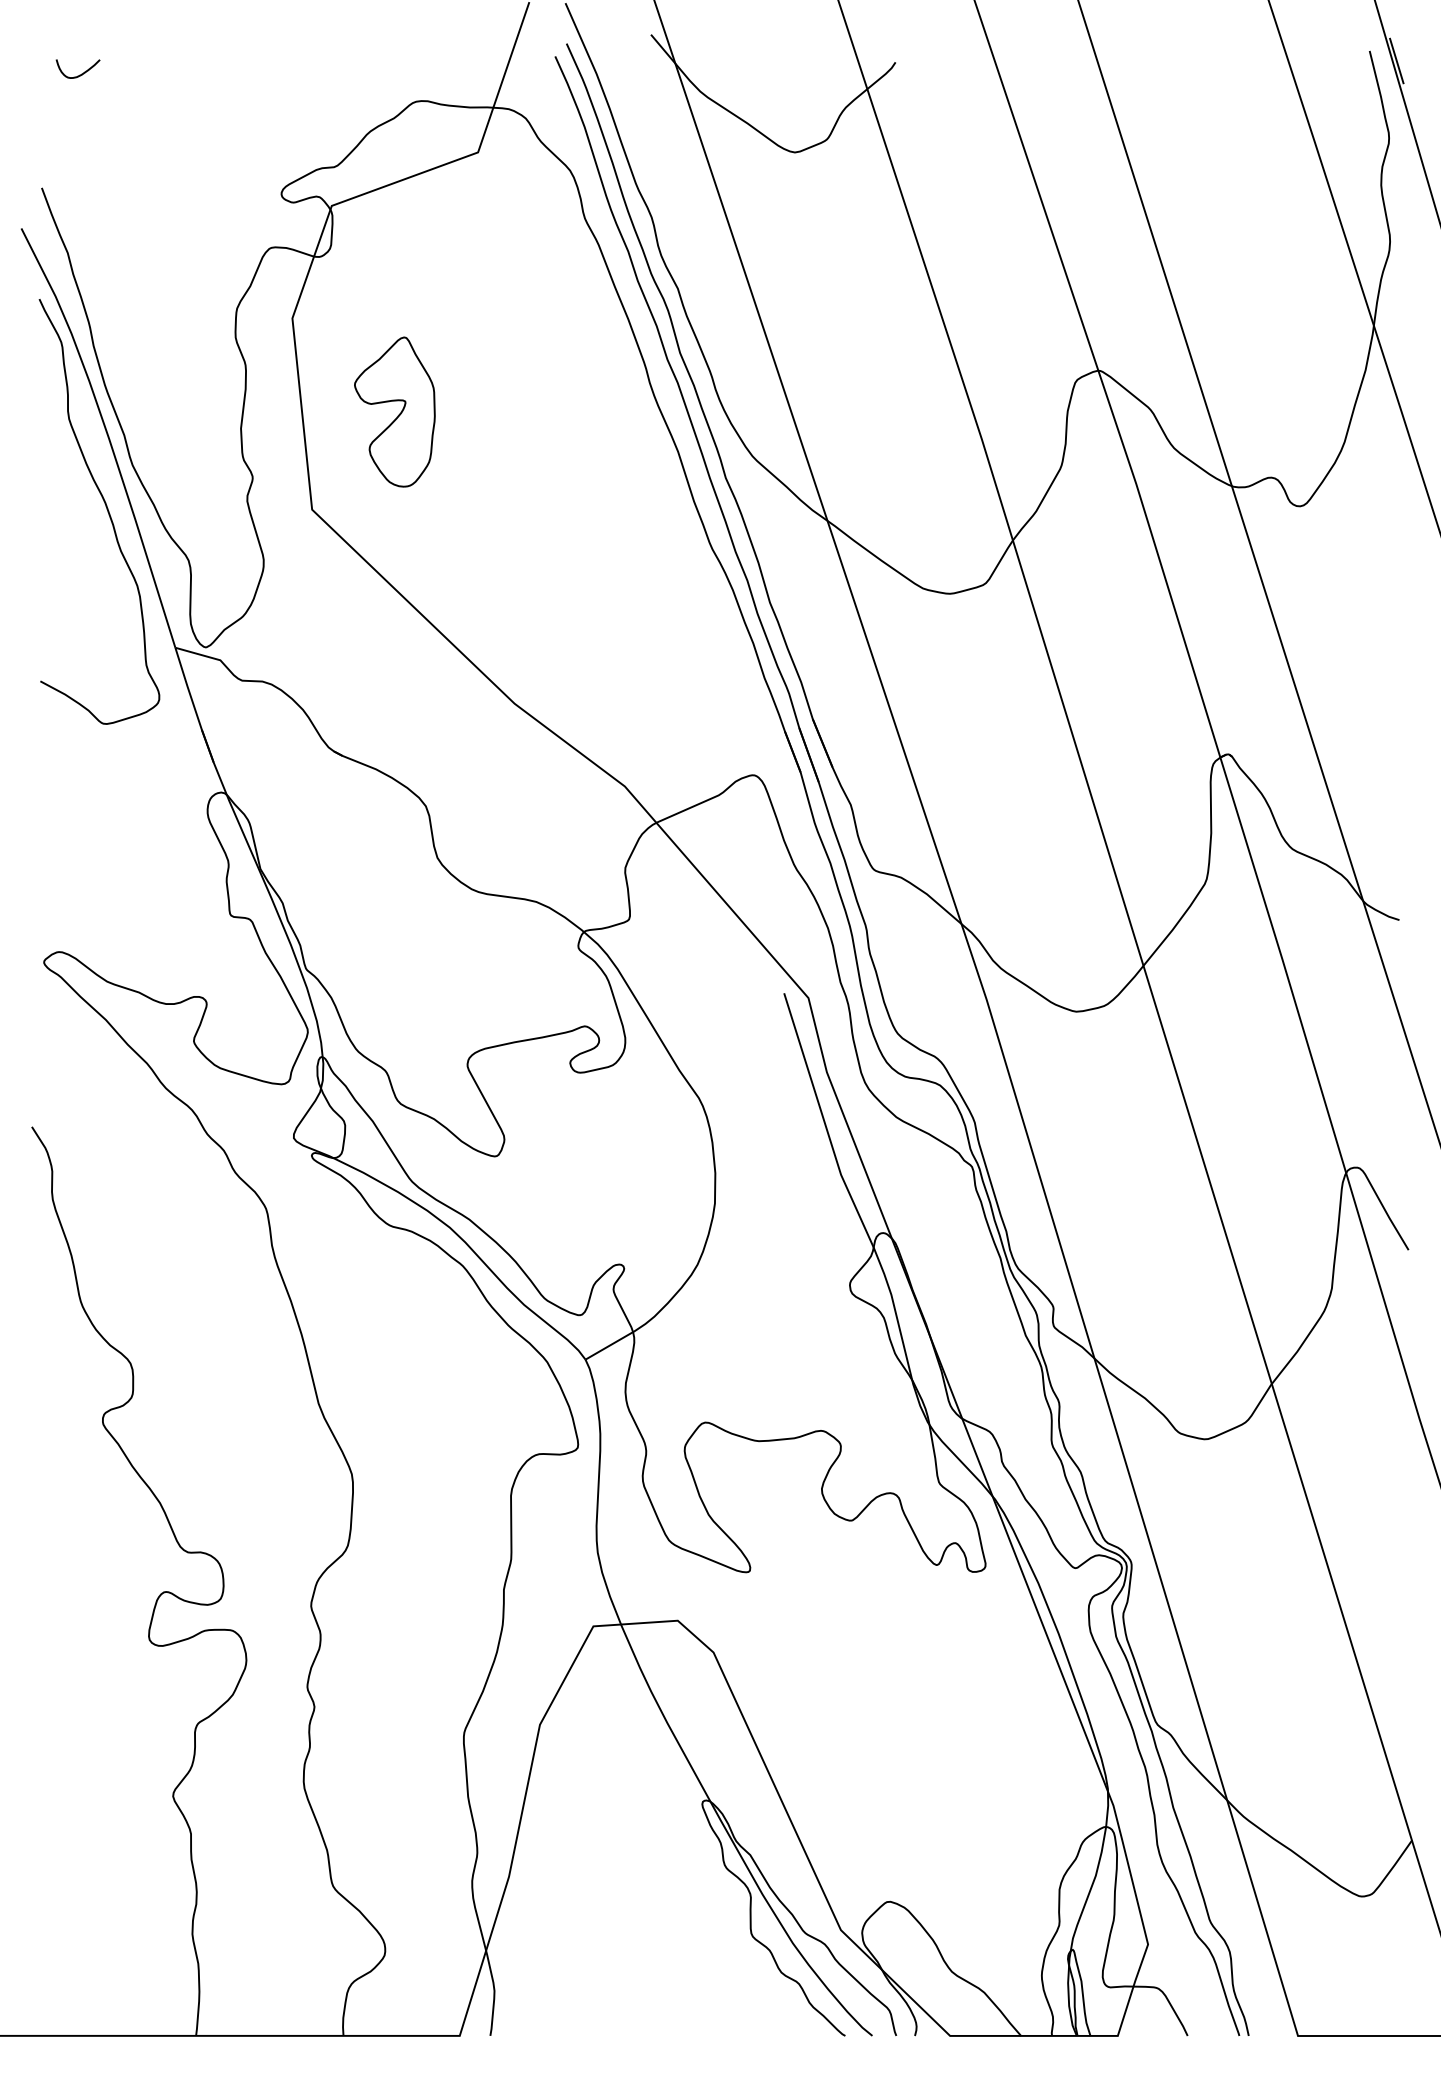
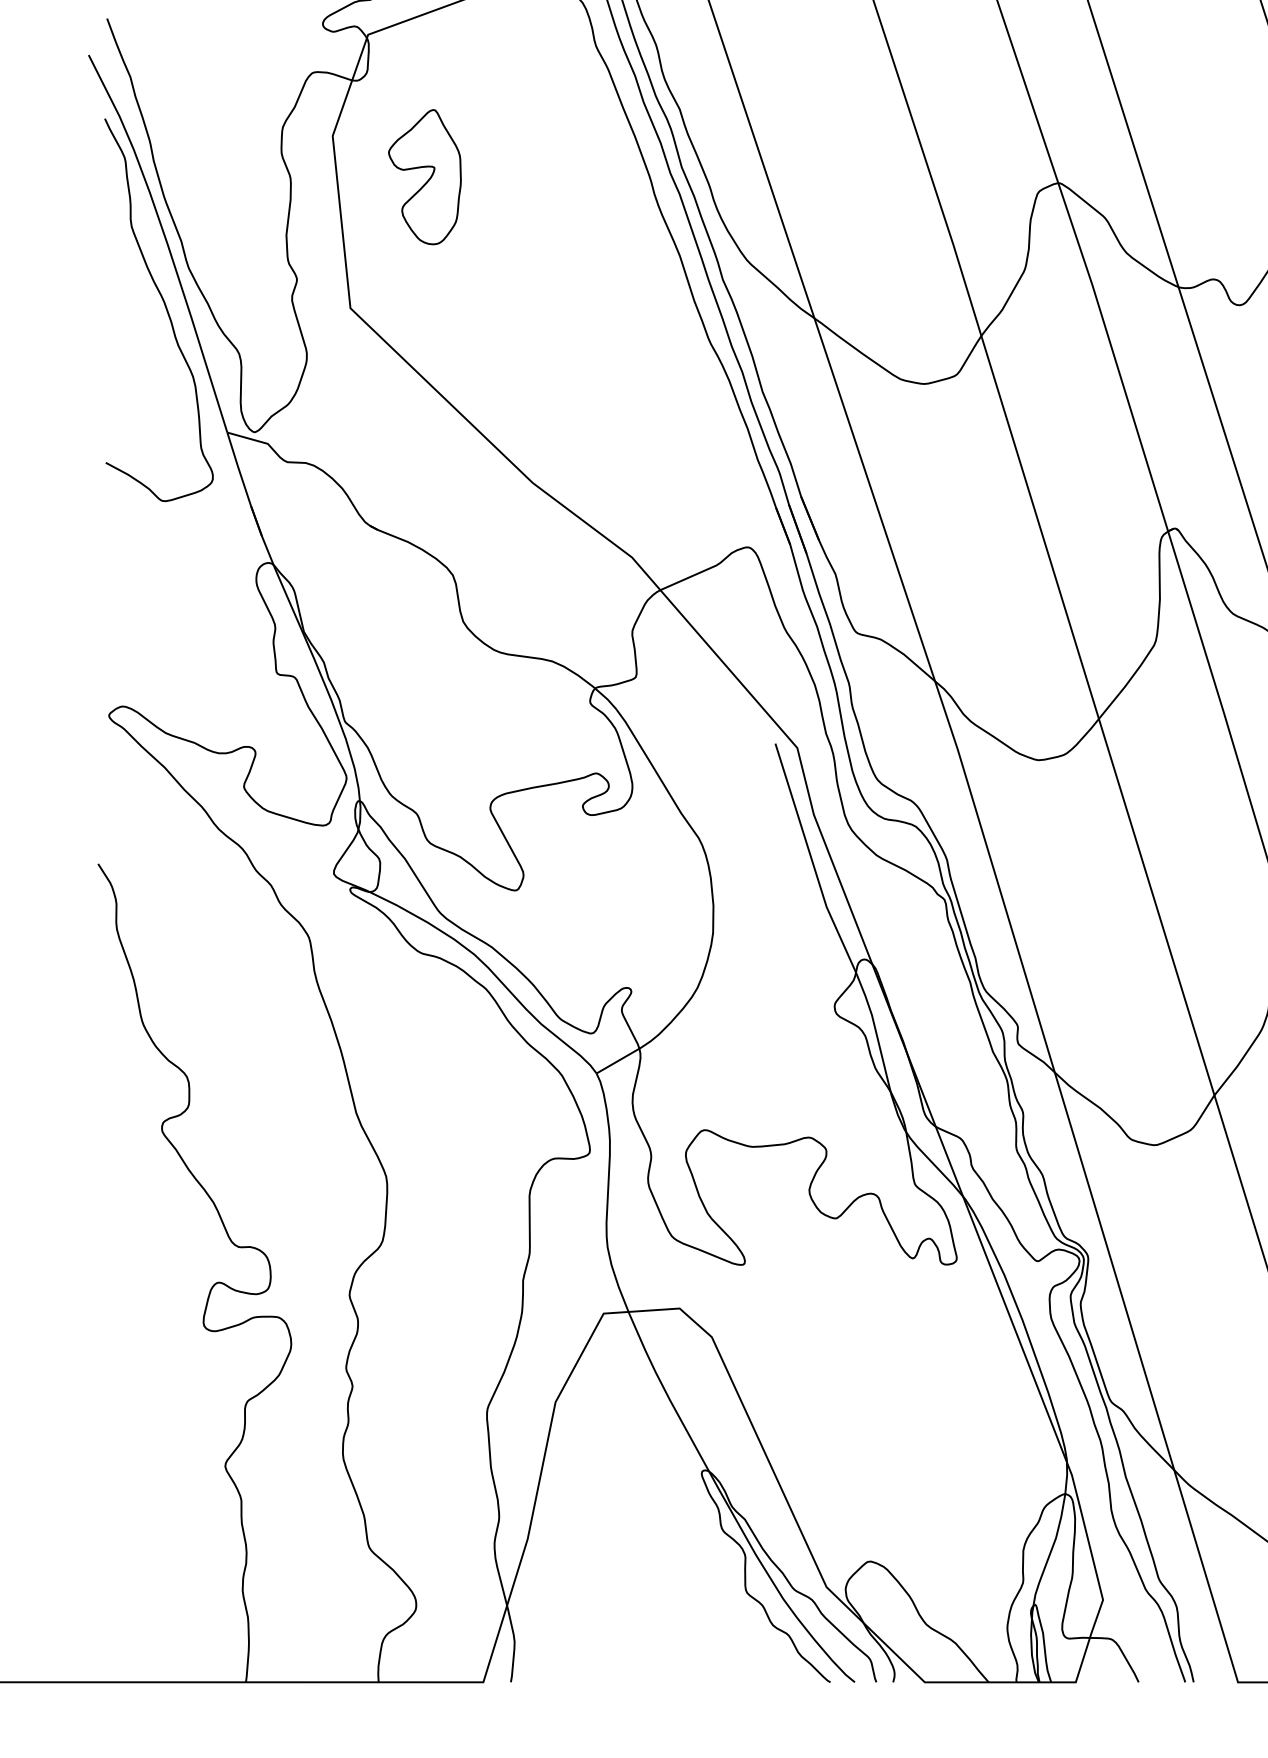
part: (394, 411) -> (424, 176), moved

